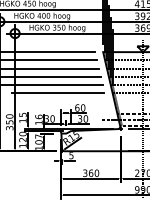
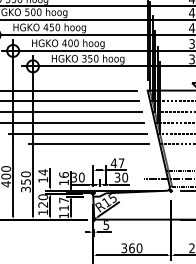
text: (80, 108) -> (117, 163), 60 -> 47
text: (23, 115) -> (43, 172), 15 -> 14
text: (38, 141) -> (63, 207), 107 -> 117

